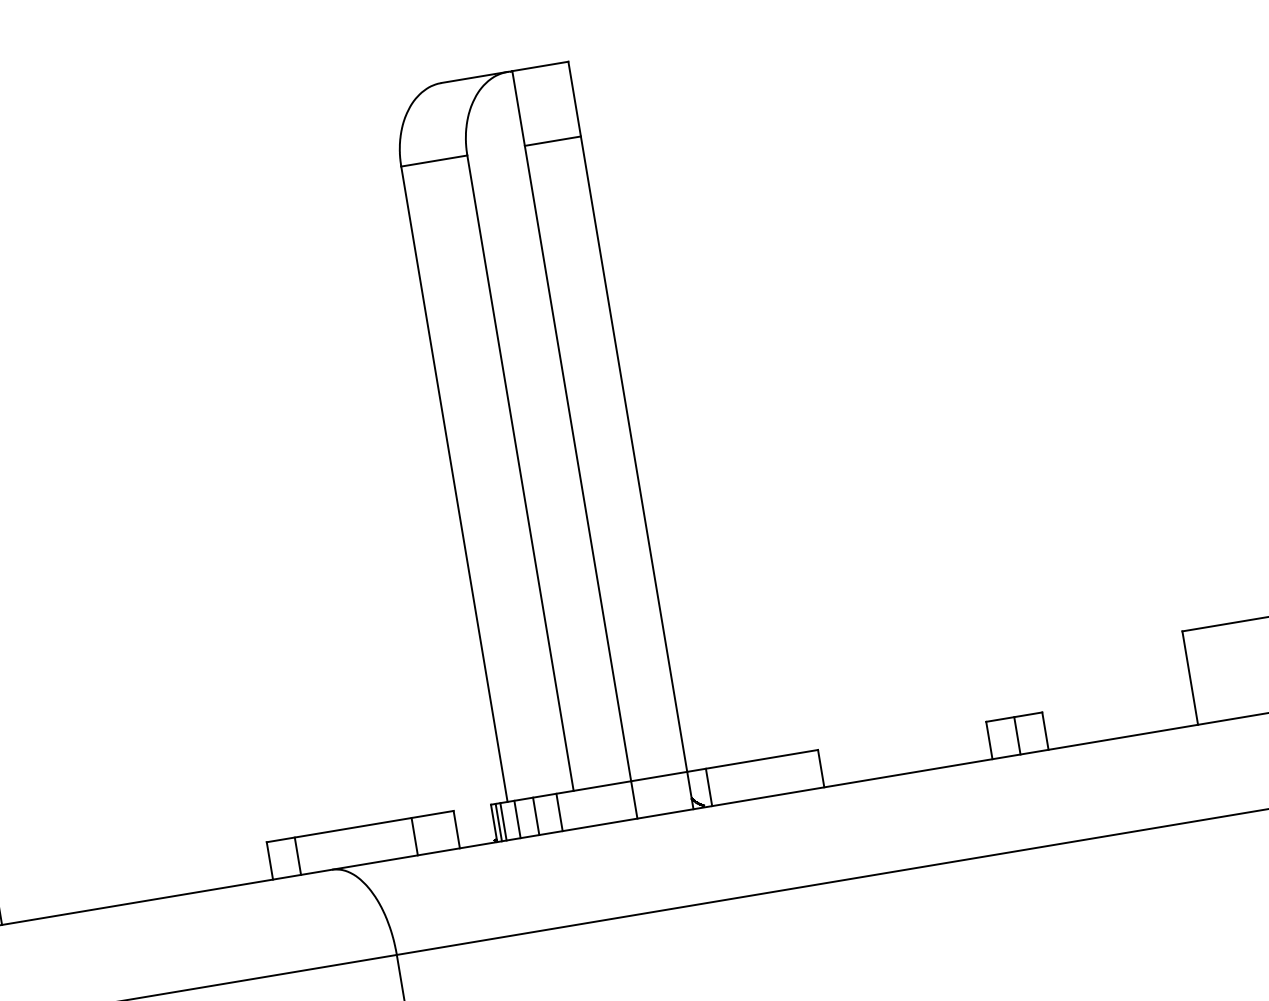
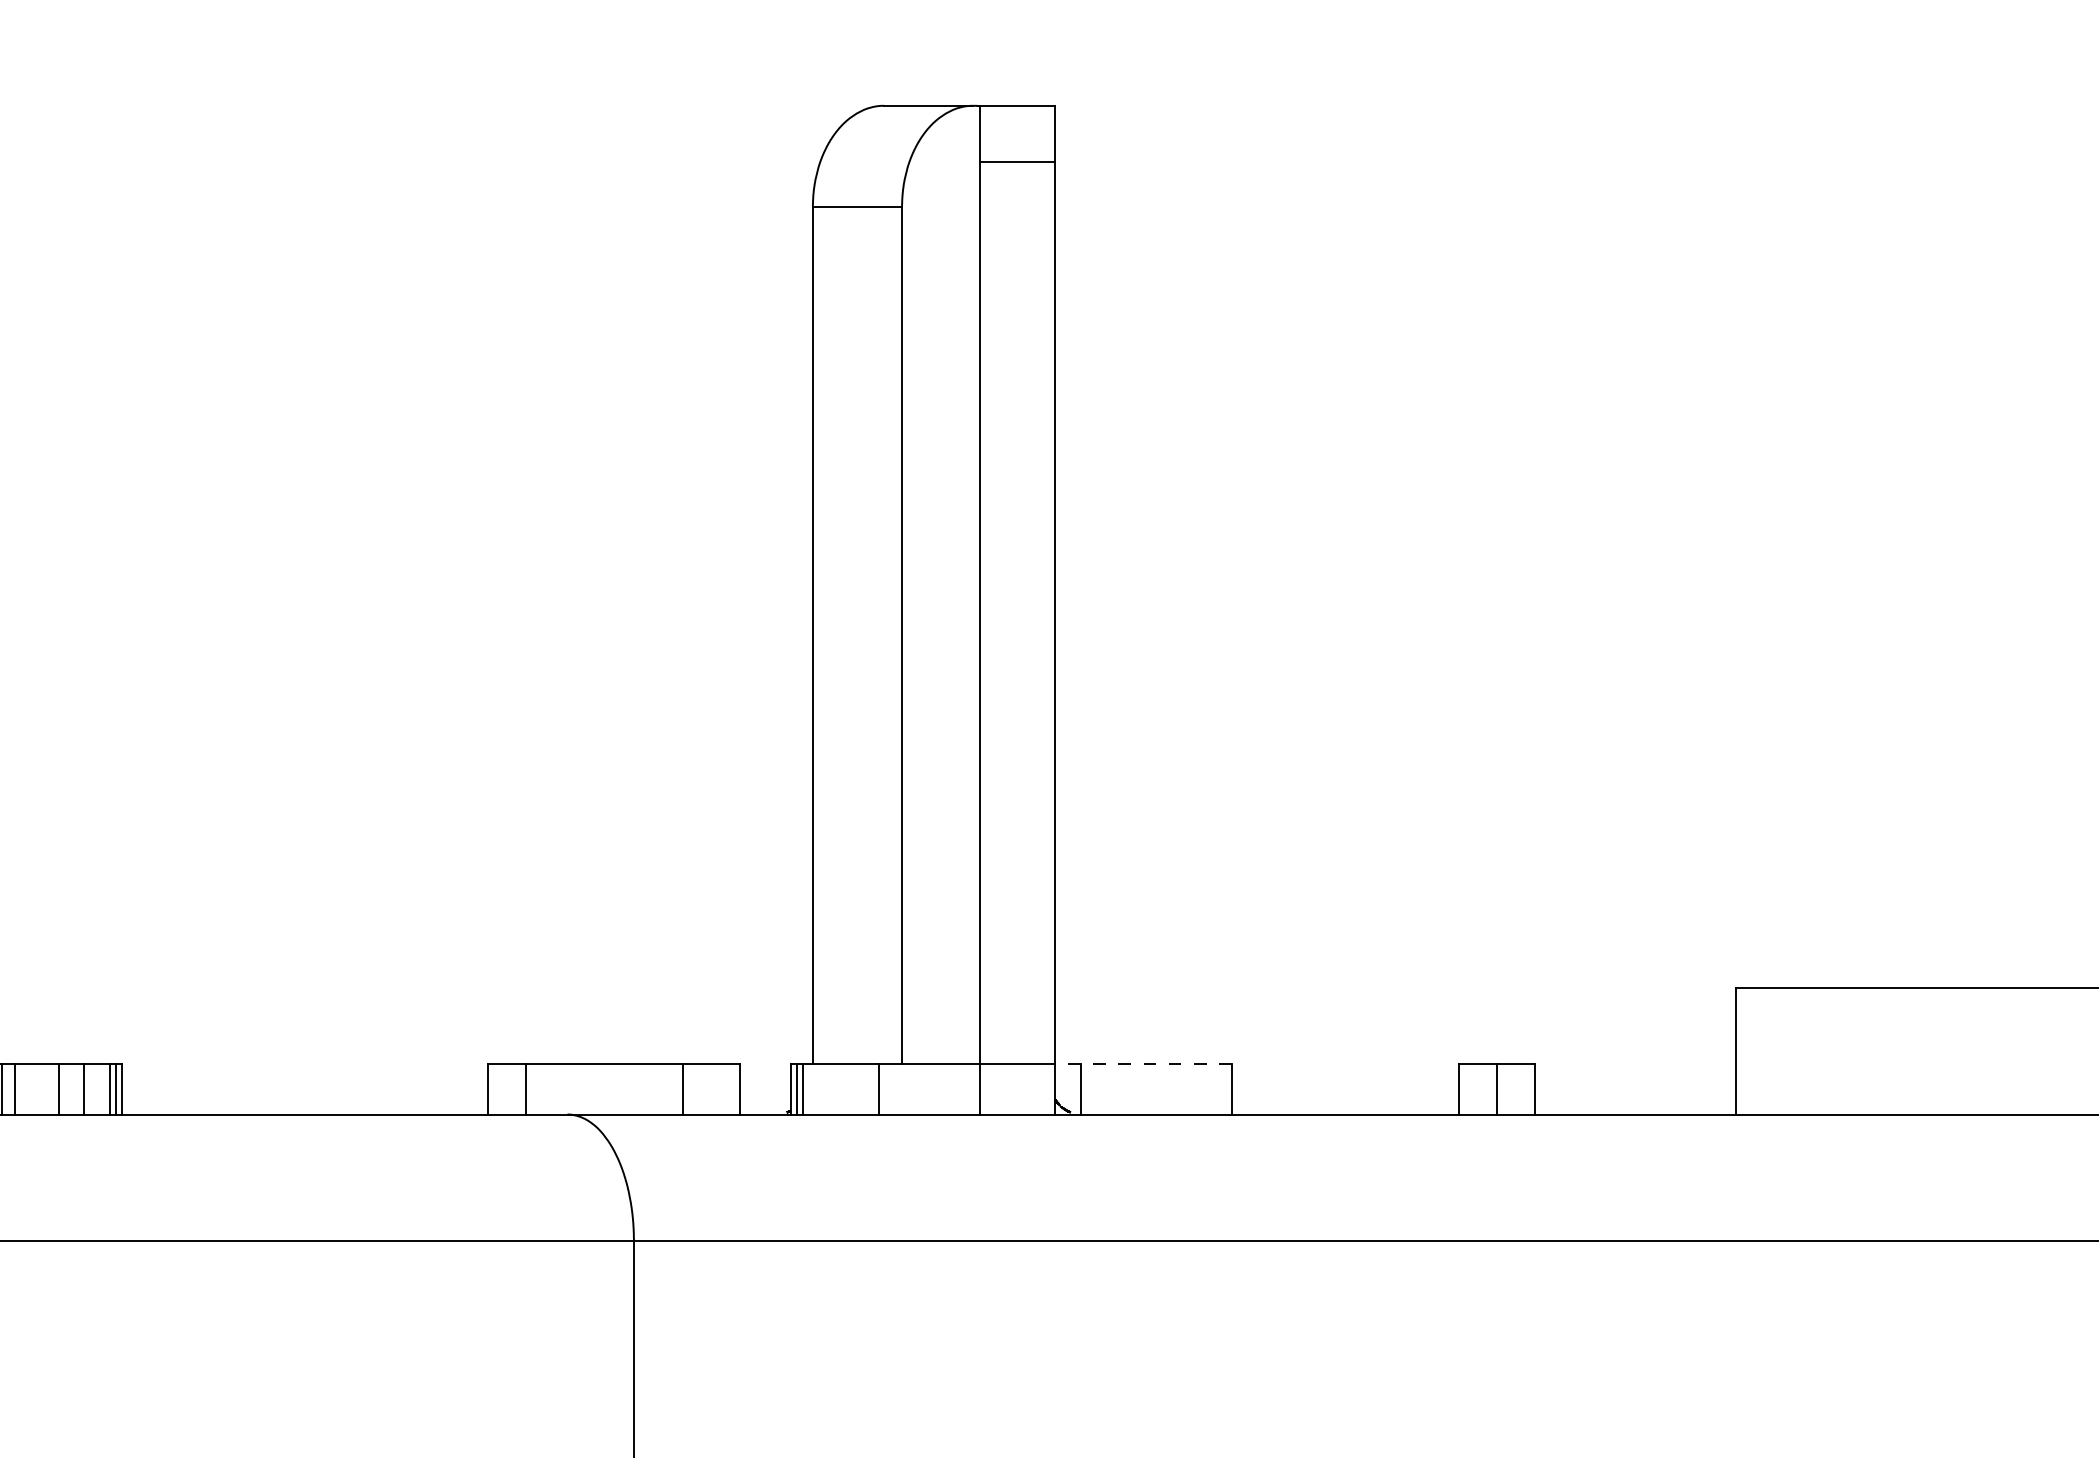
line: (552, 141) -> (1017, 161), moved
line: (752, 761) -> (1143, 1064), solid -> dashed
line: (536, 816) -> (847, 1089), removed
line: (517, 819) -> (822, 1089), removed

